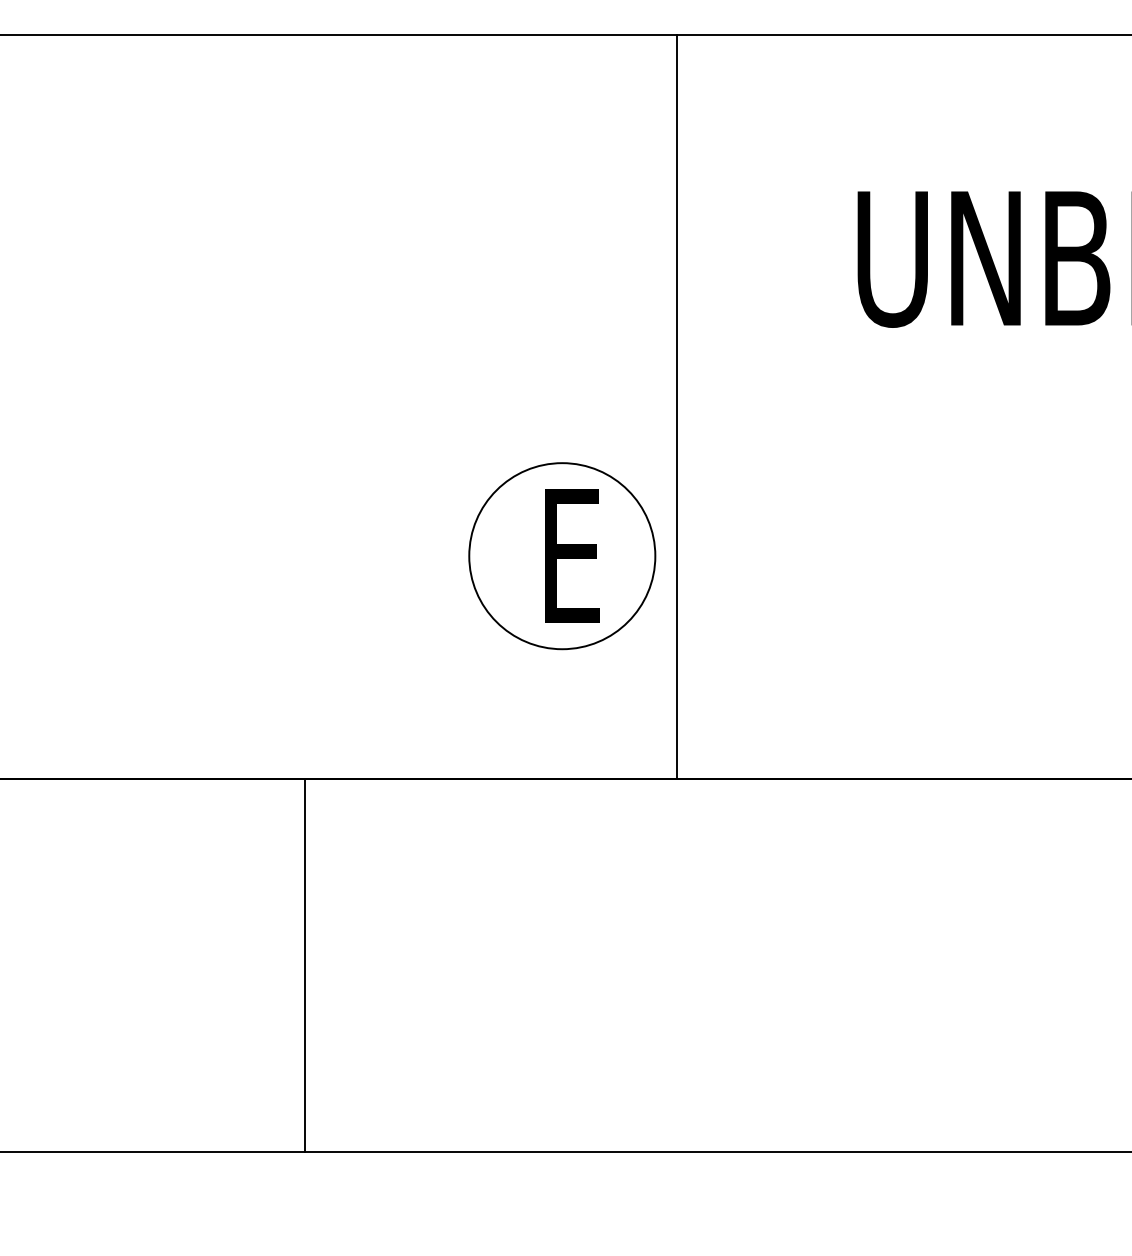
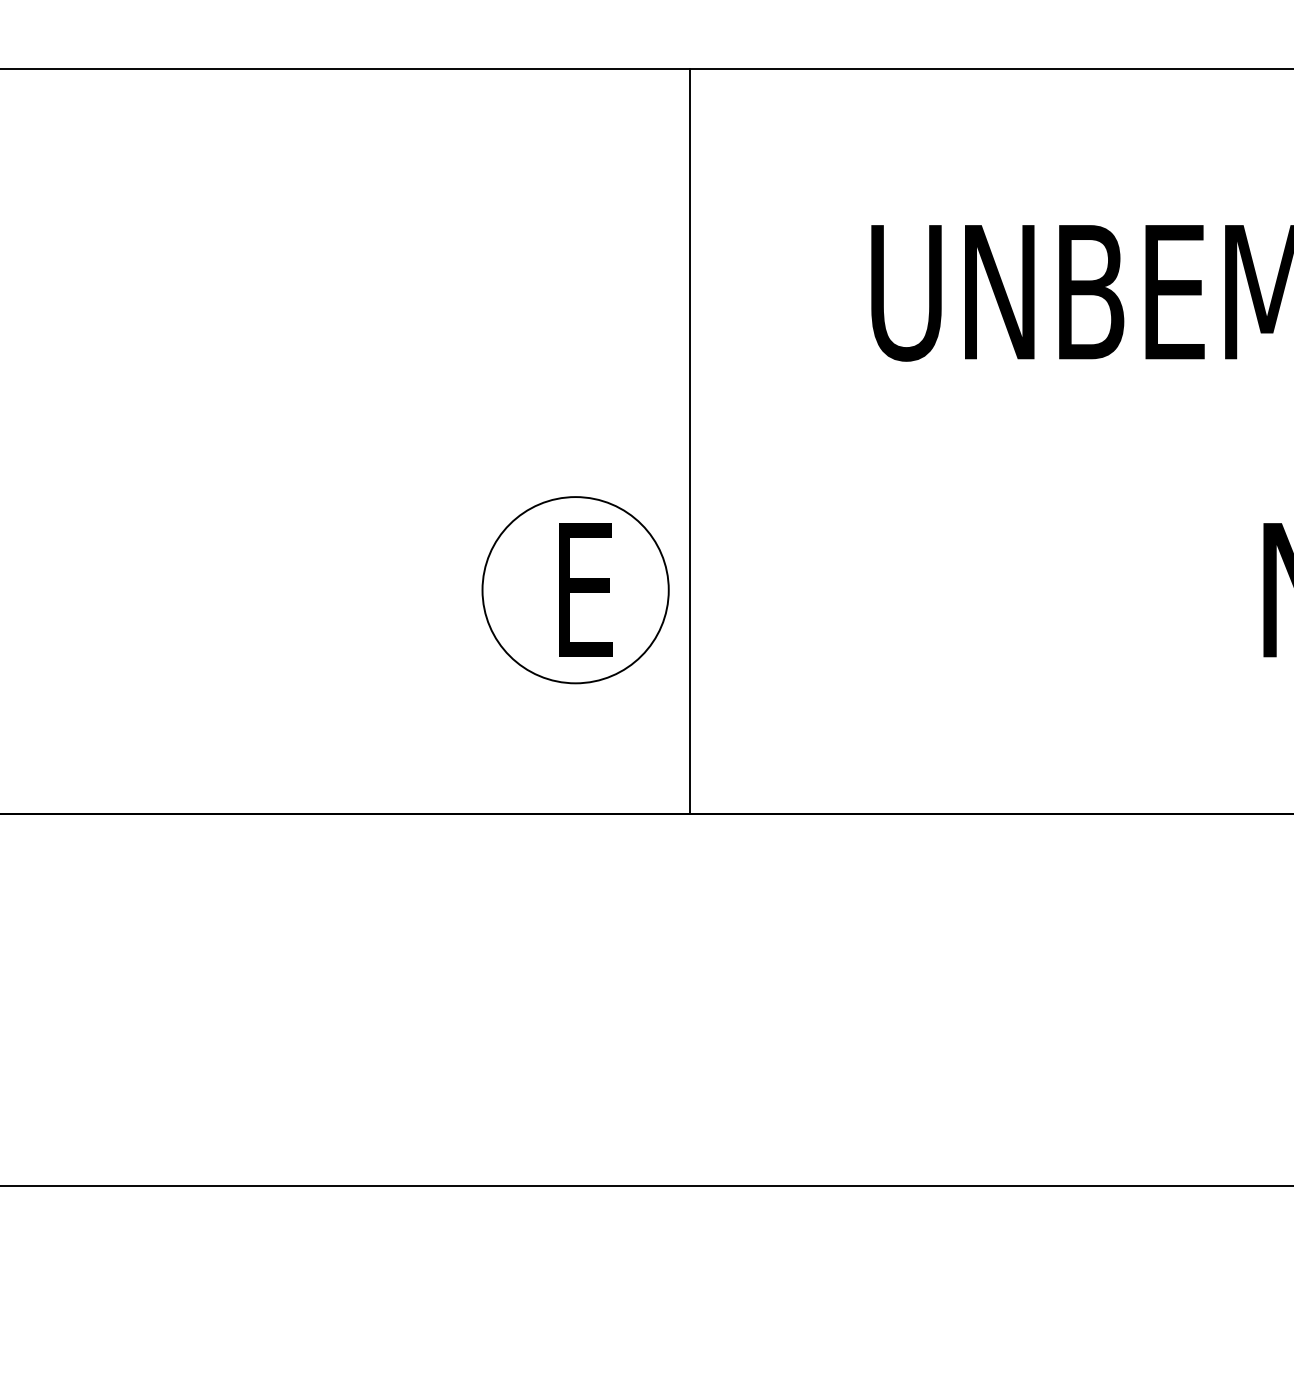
line: (304, 965) -> (317, 999), removed

